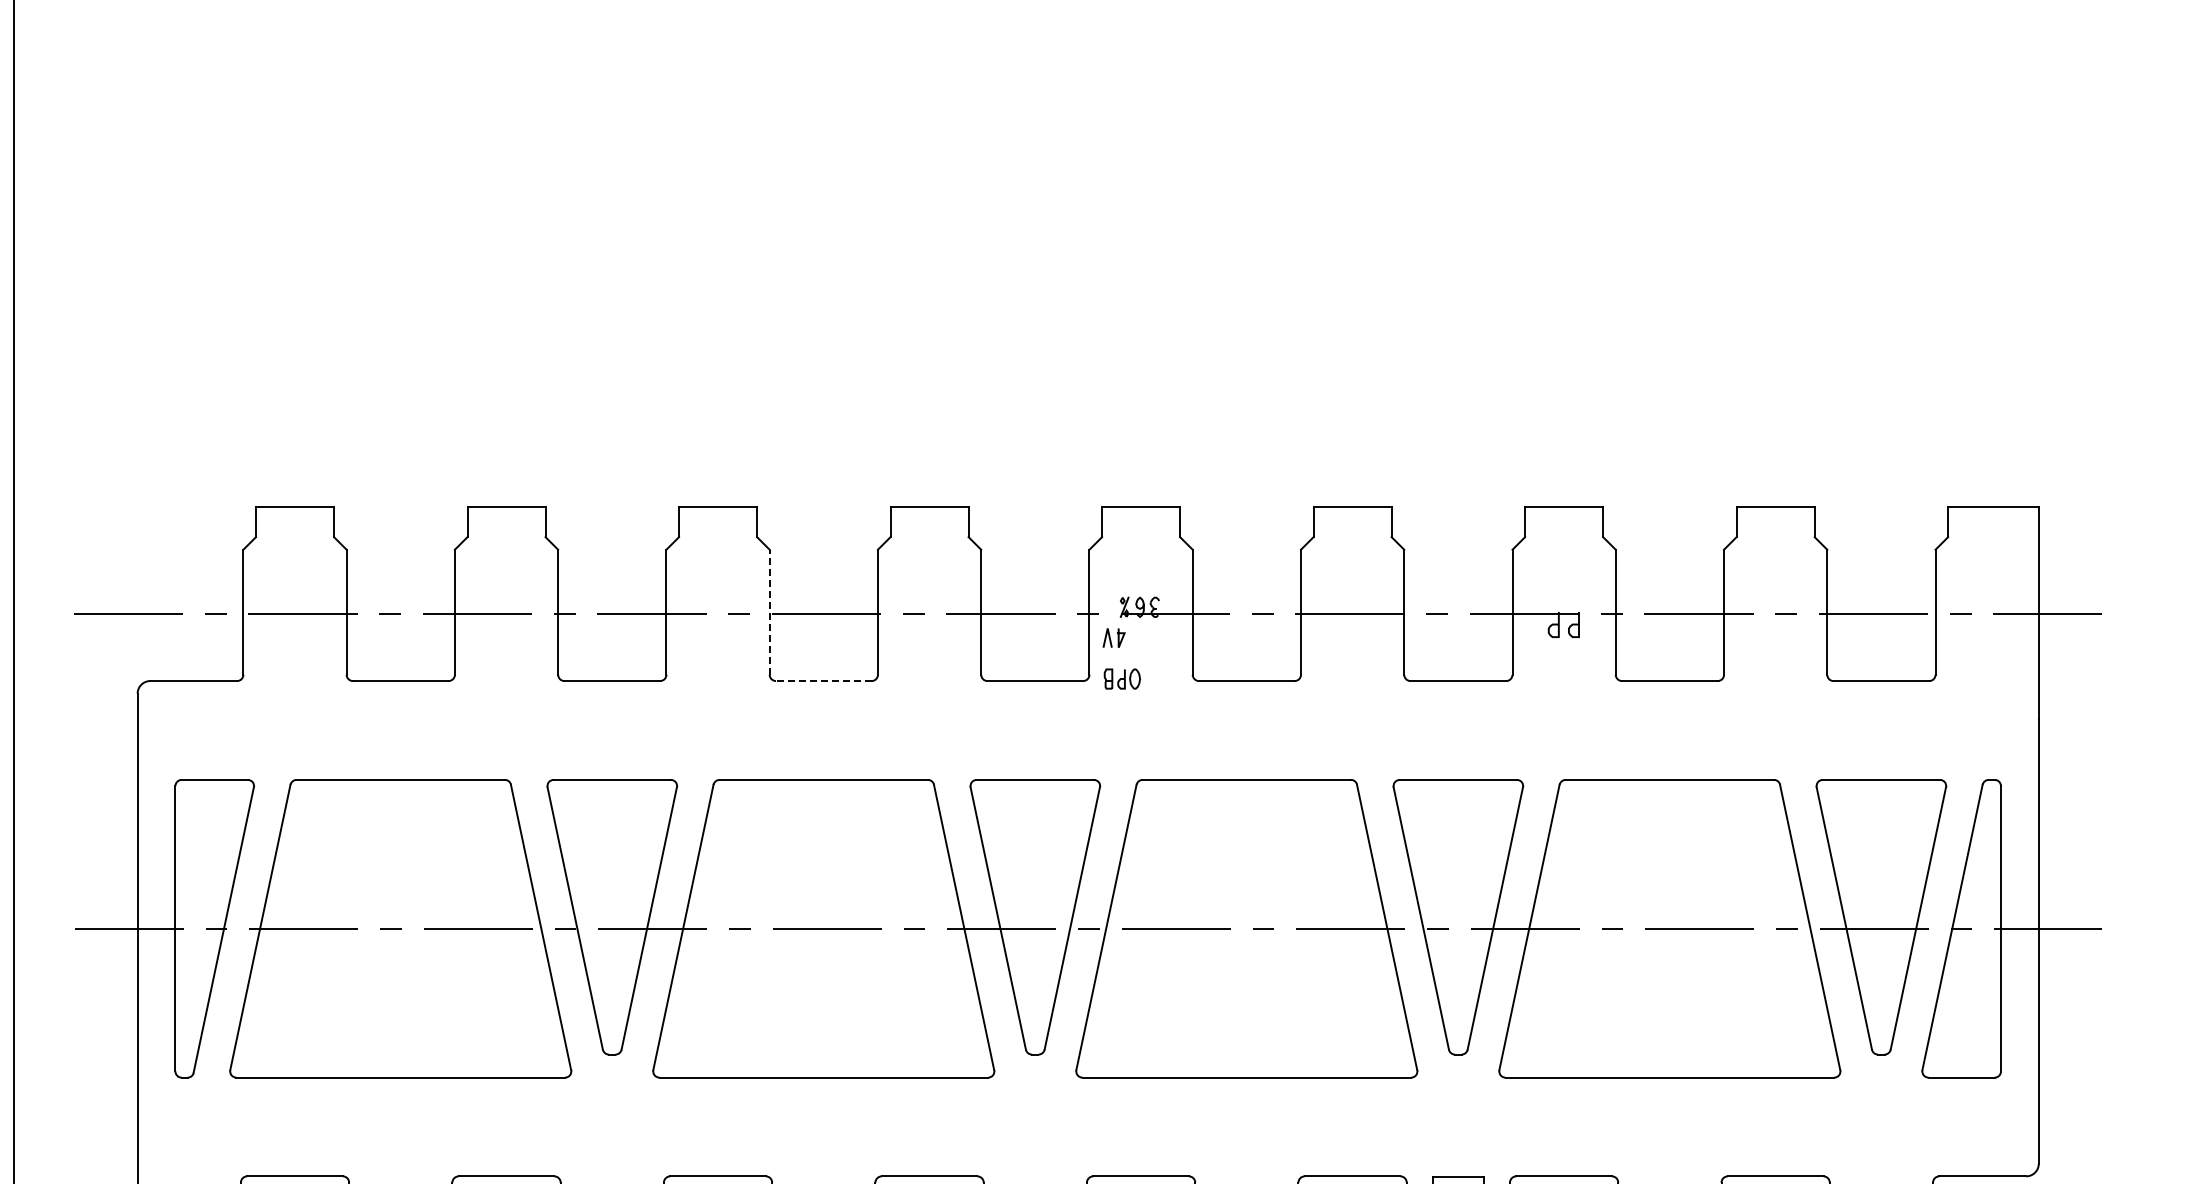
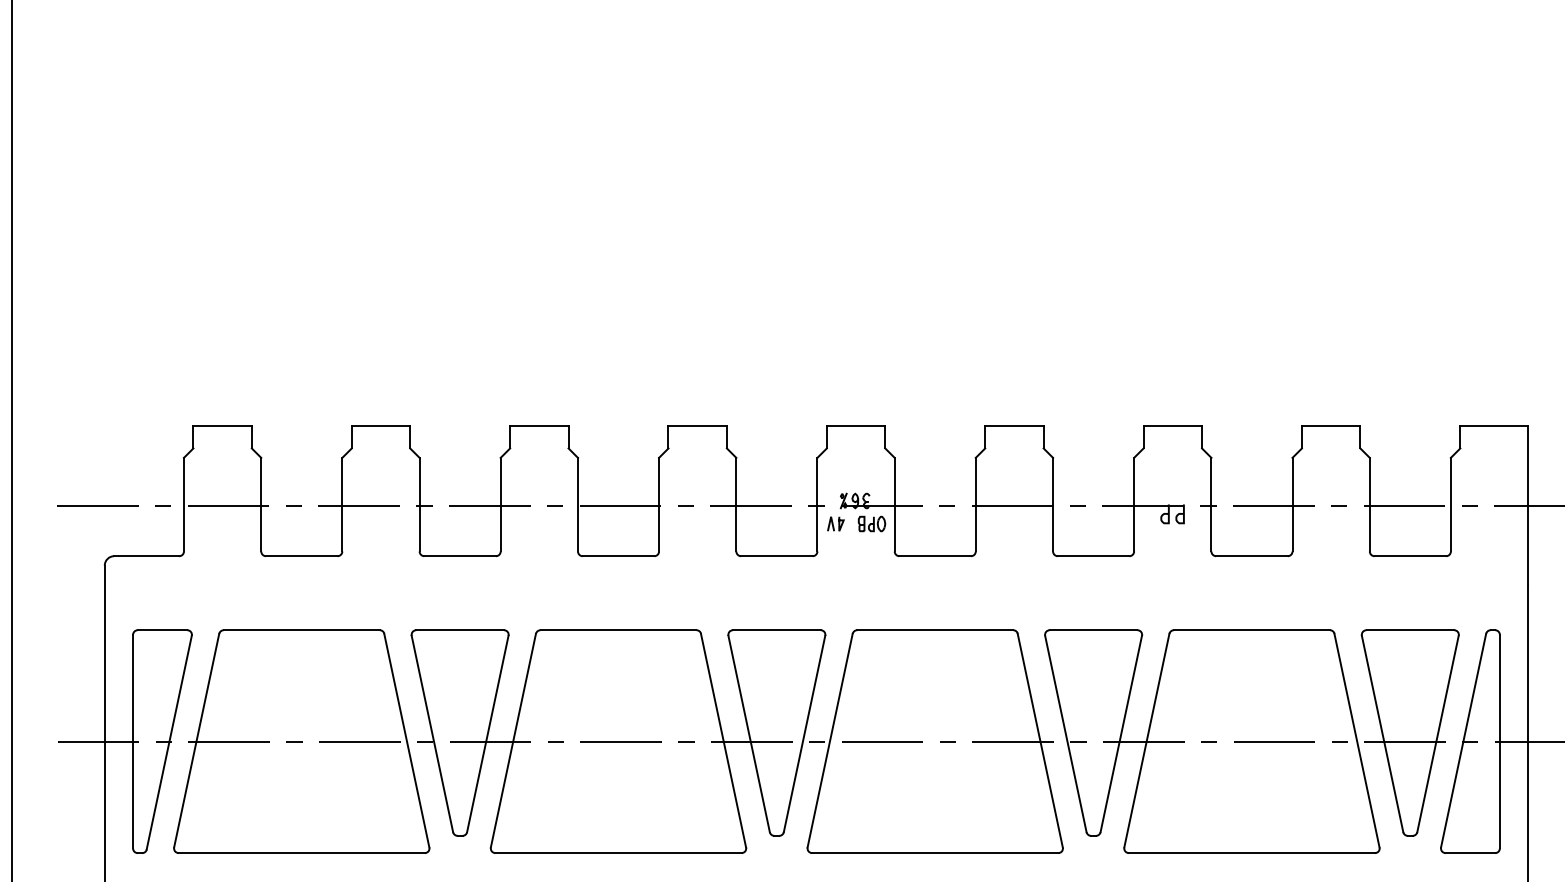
line: (769, 612) -> (577, 504), dashed -> solid
part: (1121, 678) -> (871, 523), moved
line: (823, 681) -> (618, 556), dashed -> solid

